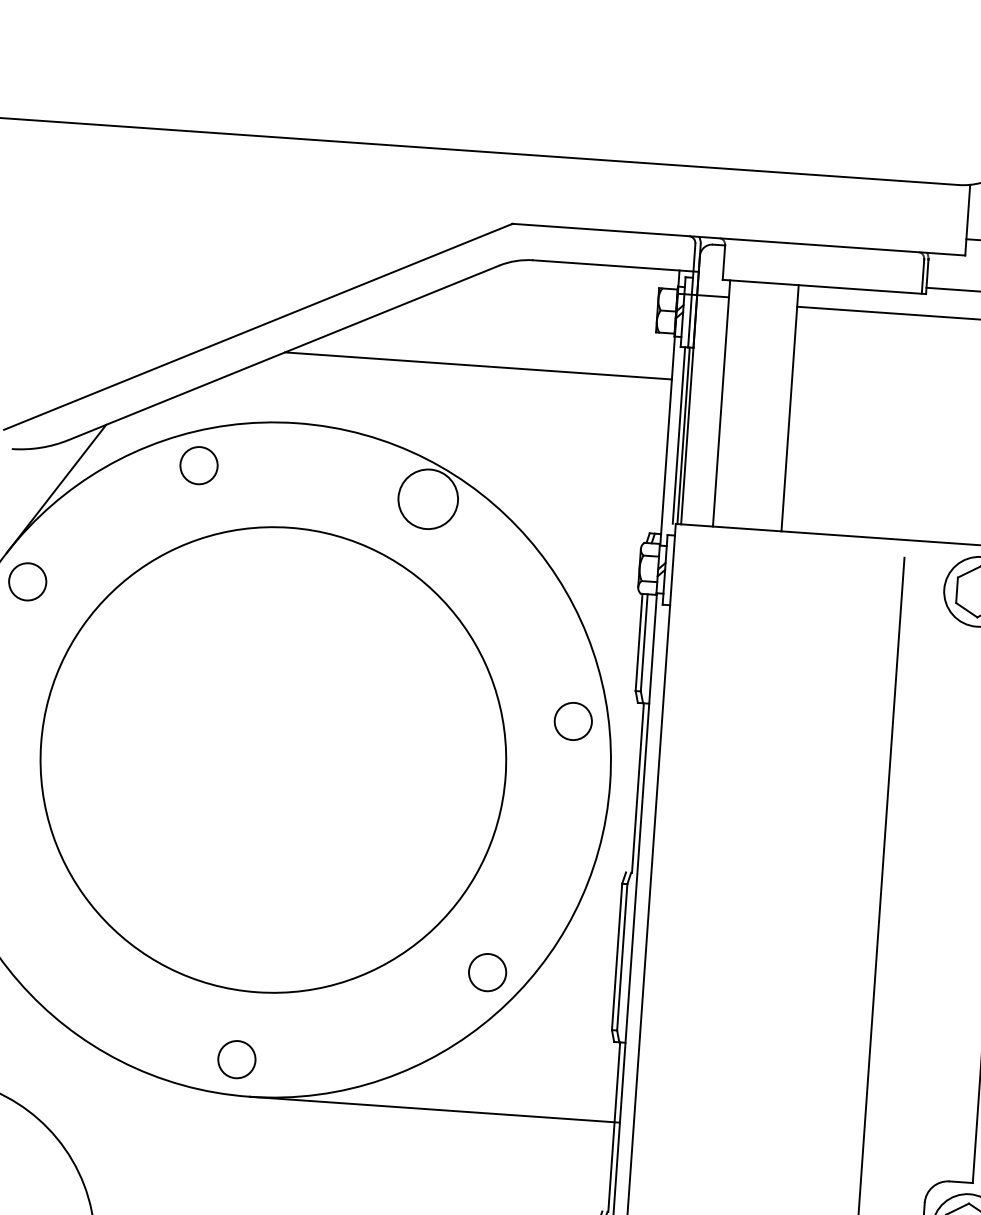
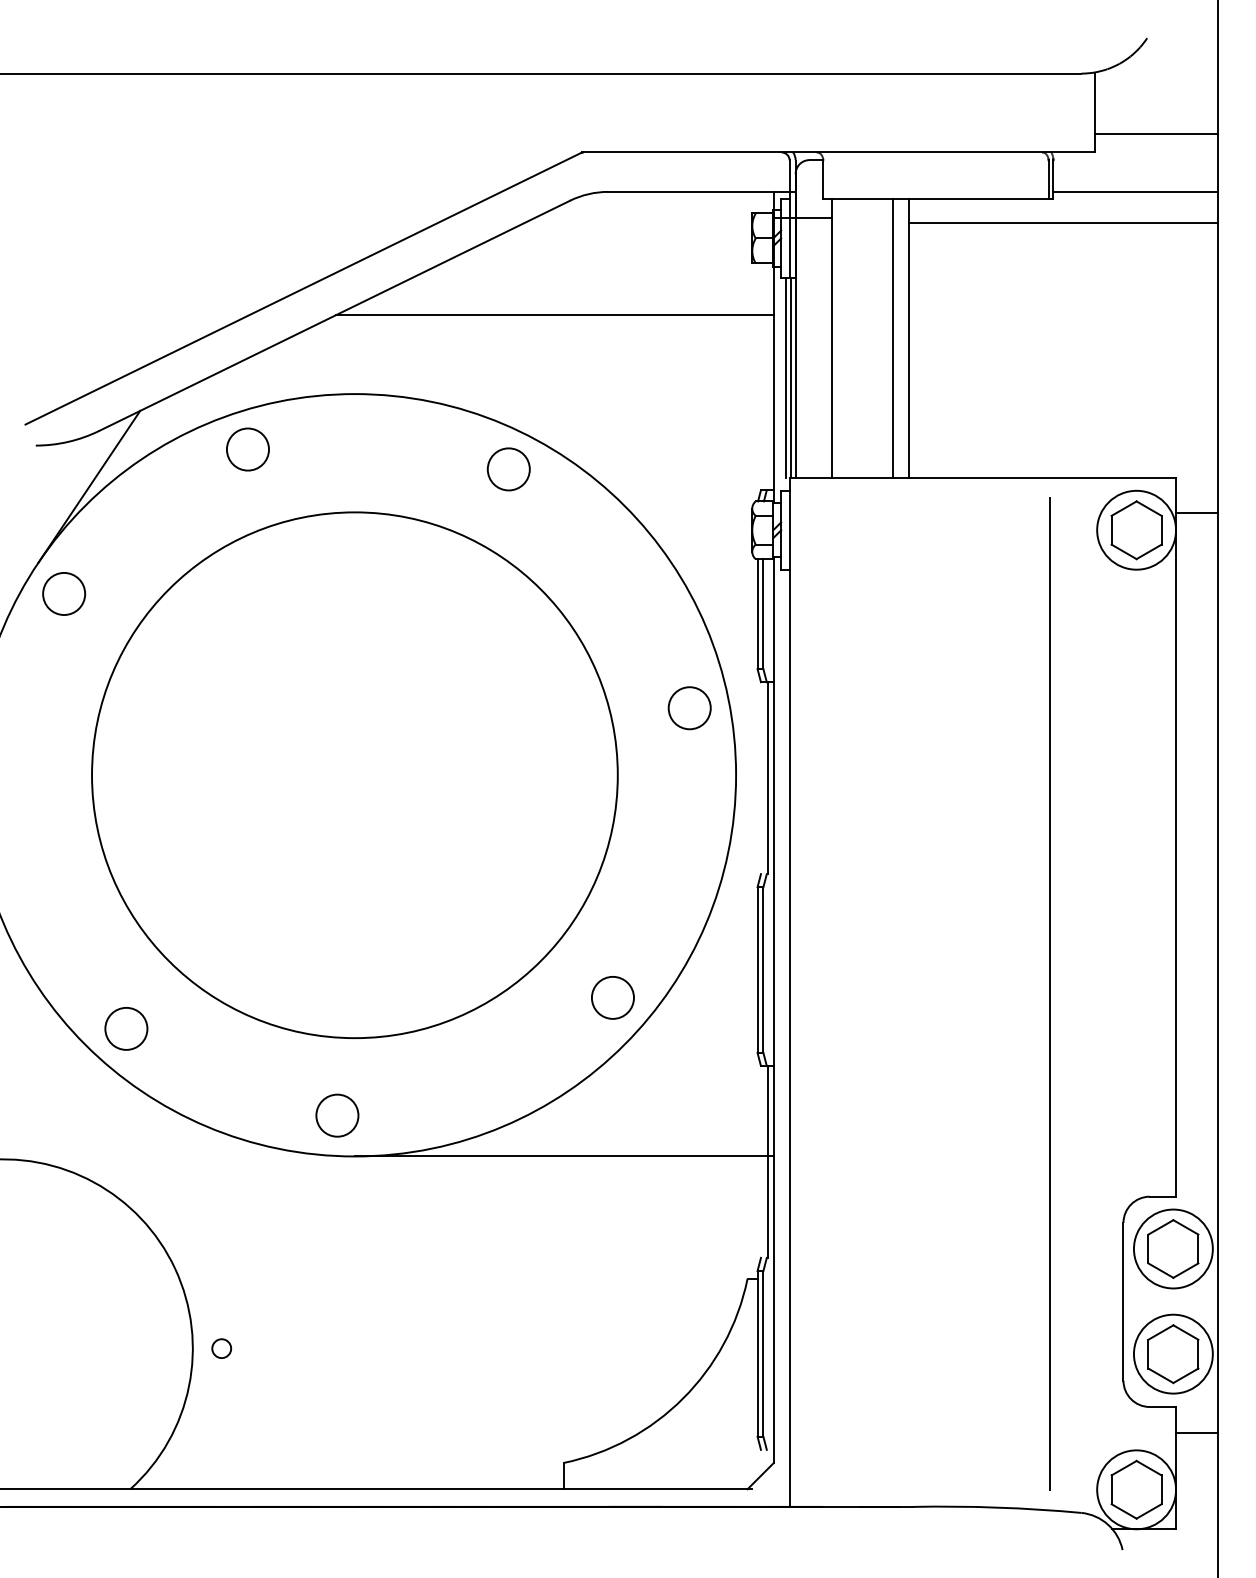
line: (776, 407) -> (893, 338), added
circle: (427, 499) -> (508, 469), size x0.62
circle: (55, 969) -> (126, 1028), added

